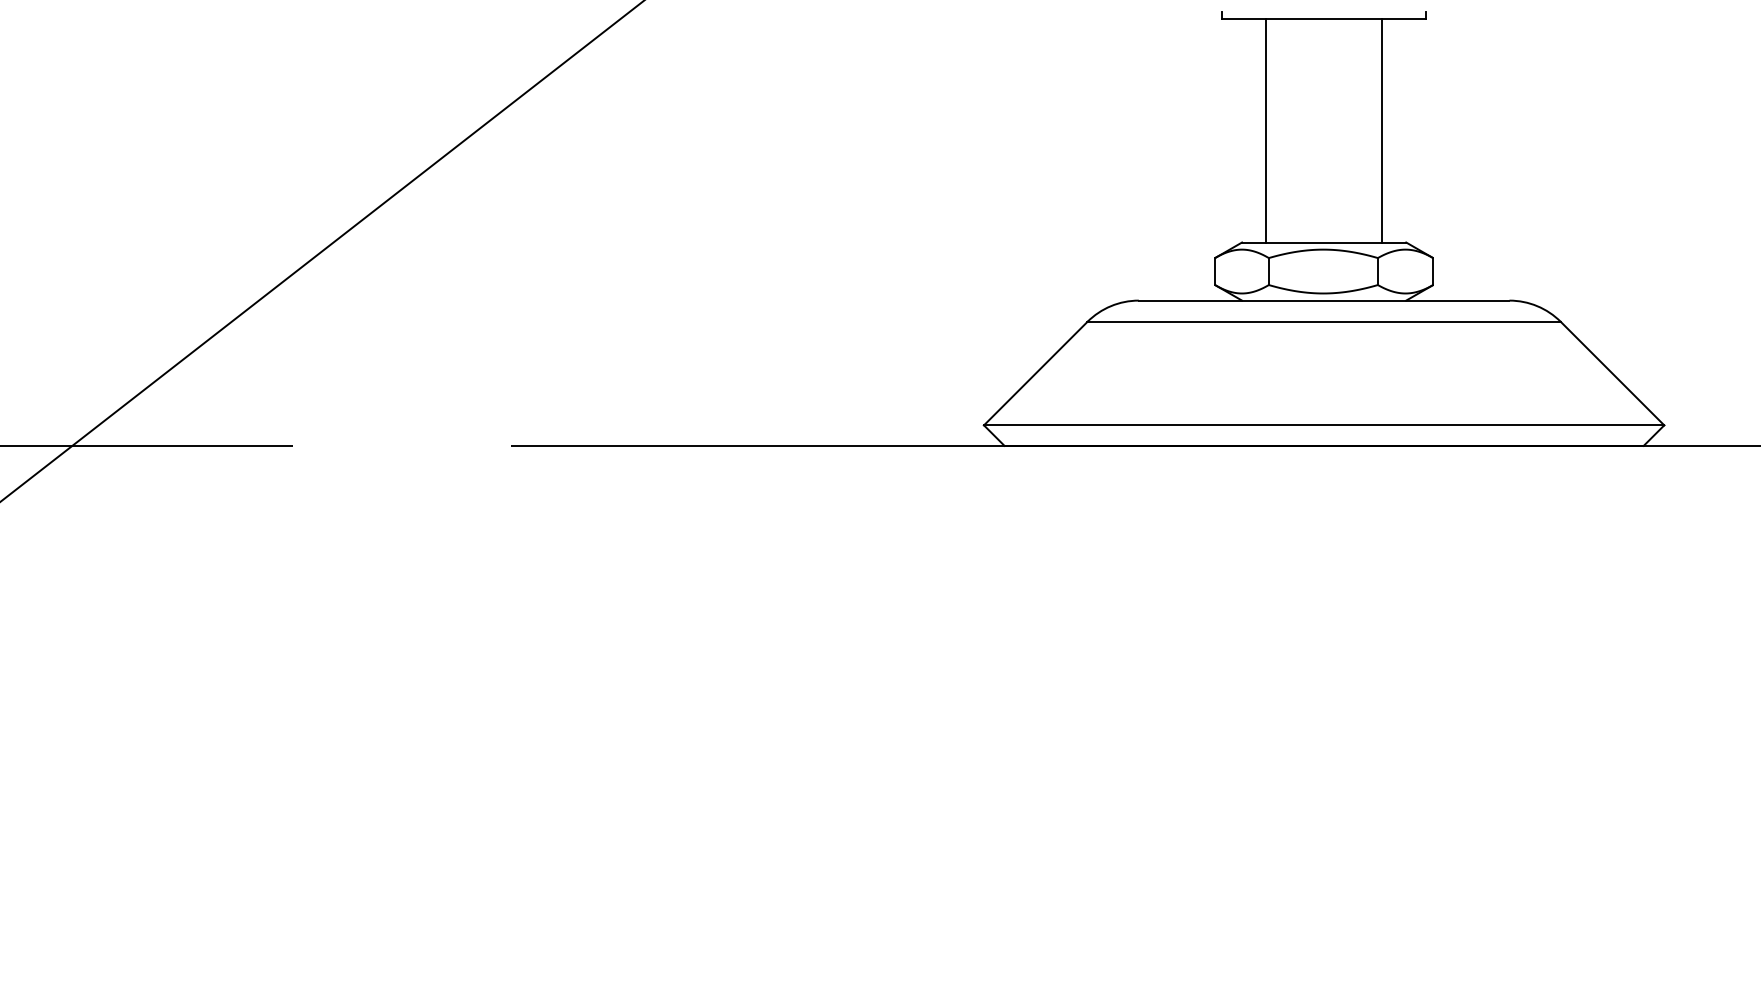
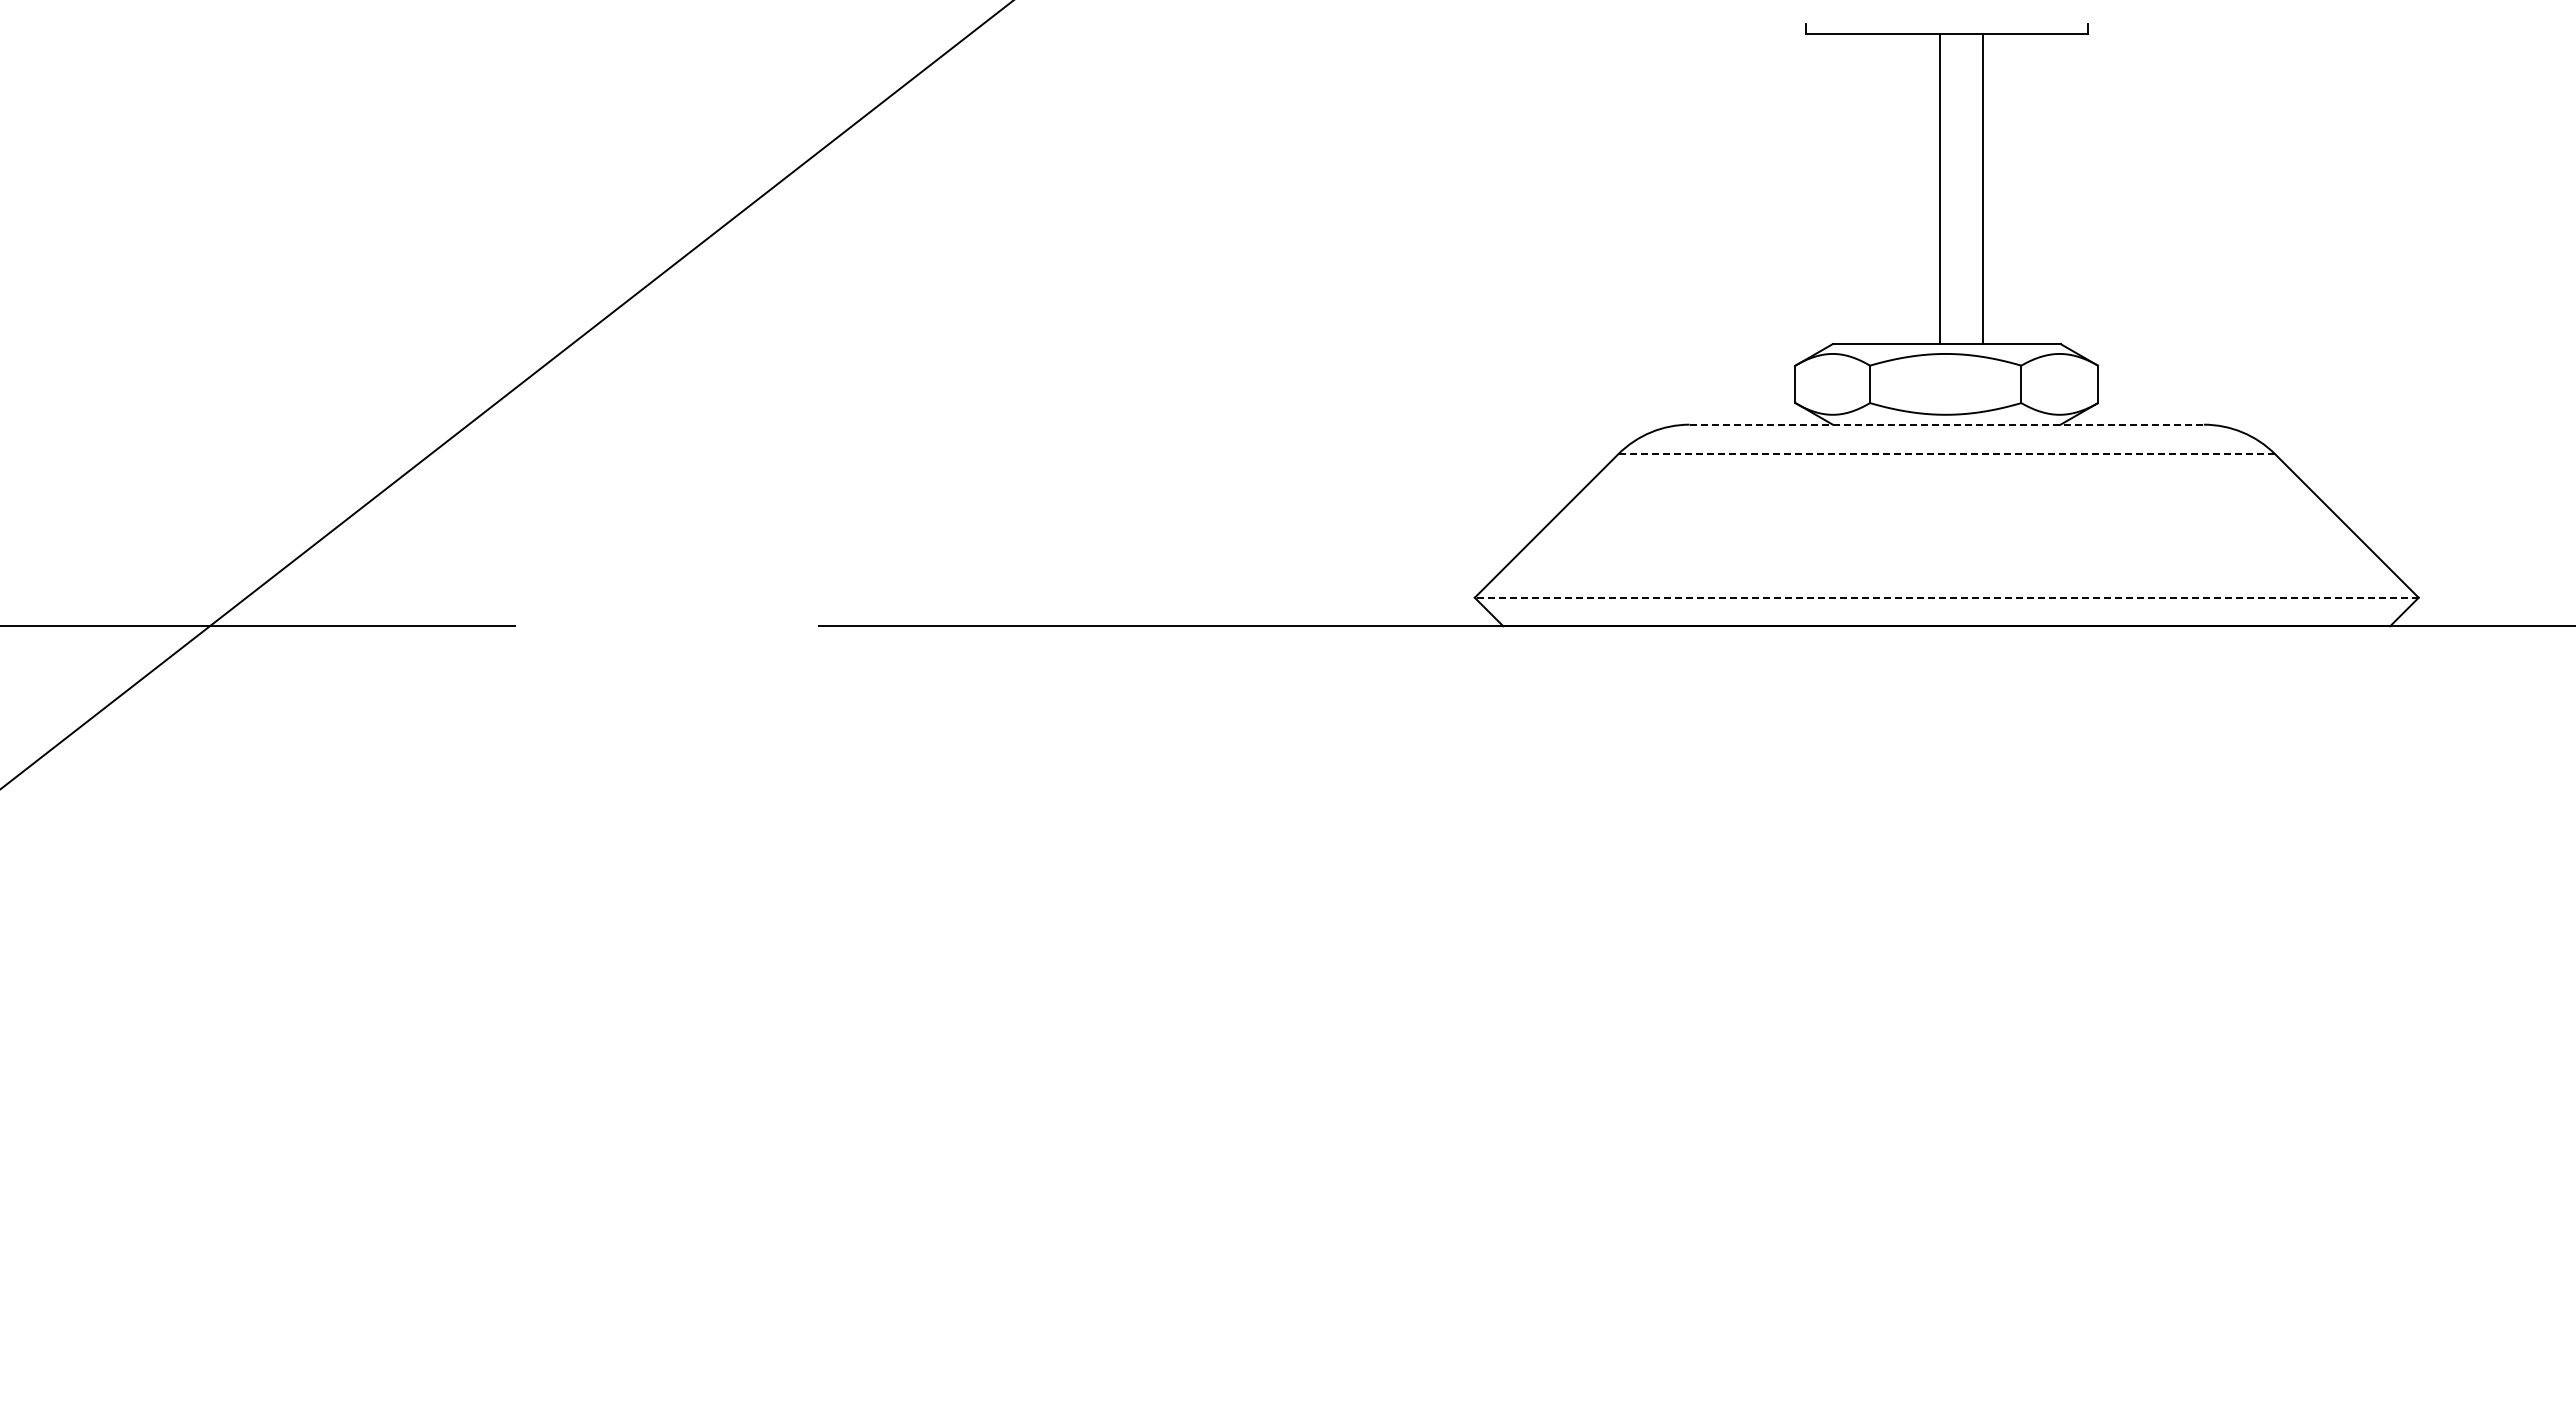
line: (1266, 130) -> (1940, 188), moved
line: (1382, 130) -> (1983, 188), moved
line: (1324, 300) -> (1947, 424), solid -> dashed
line: (1323, 322) -> (1946, 454), solid -> dashed
line: (1323, 425) -> (1946, 597), solid -> dashed

